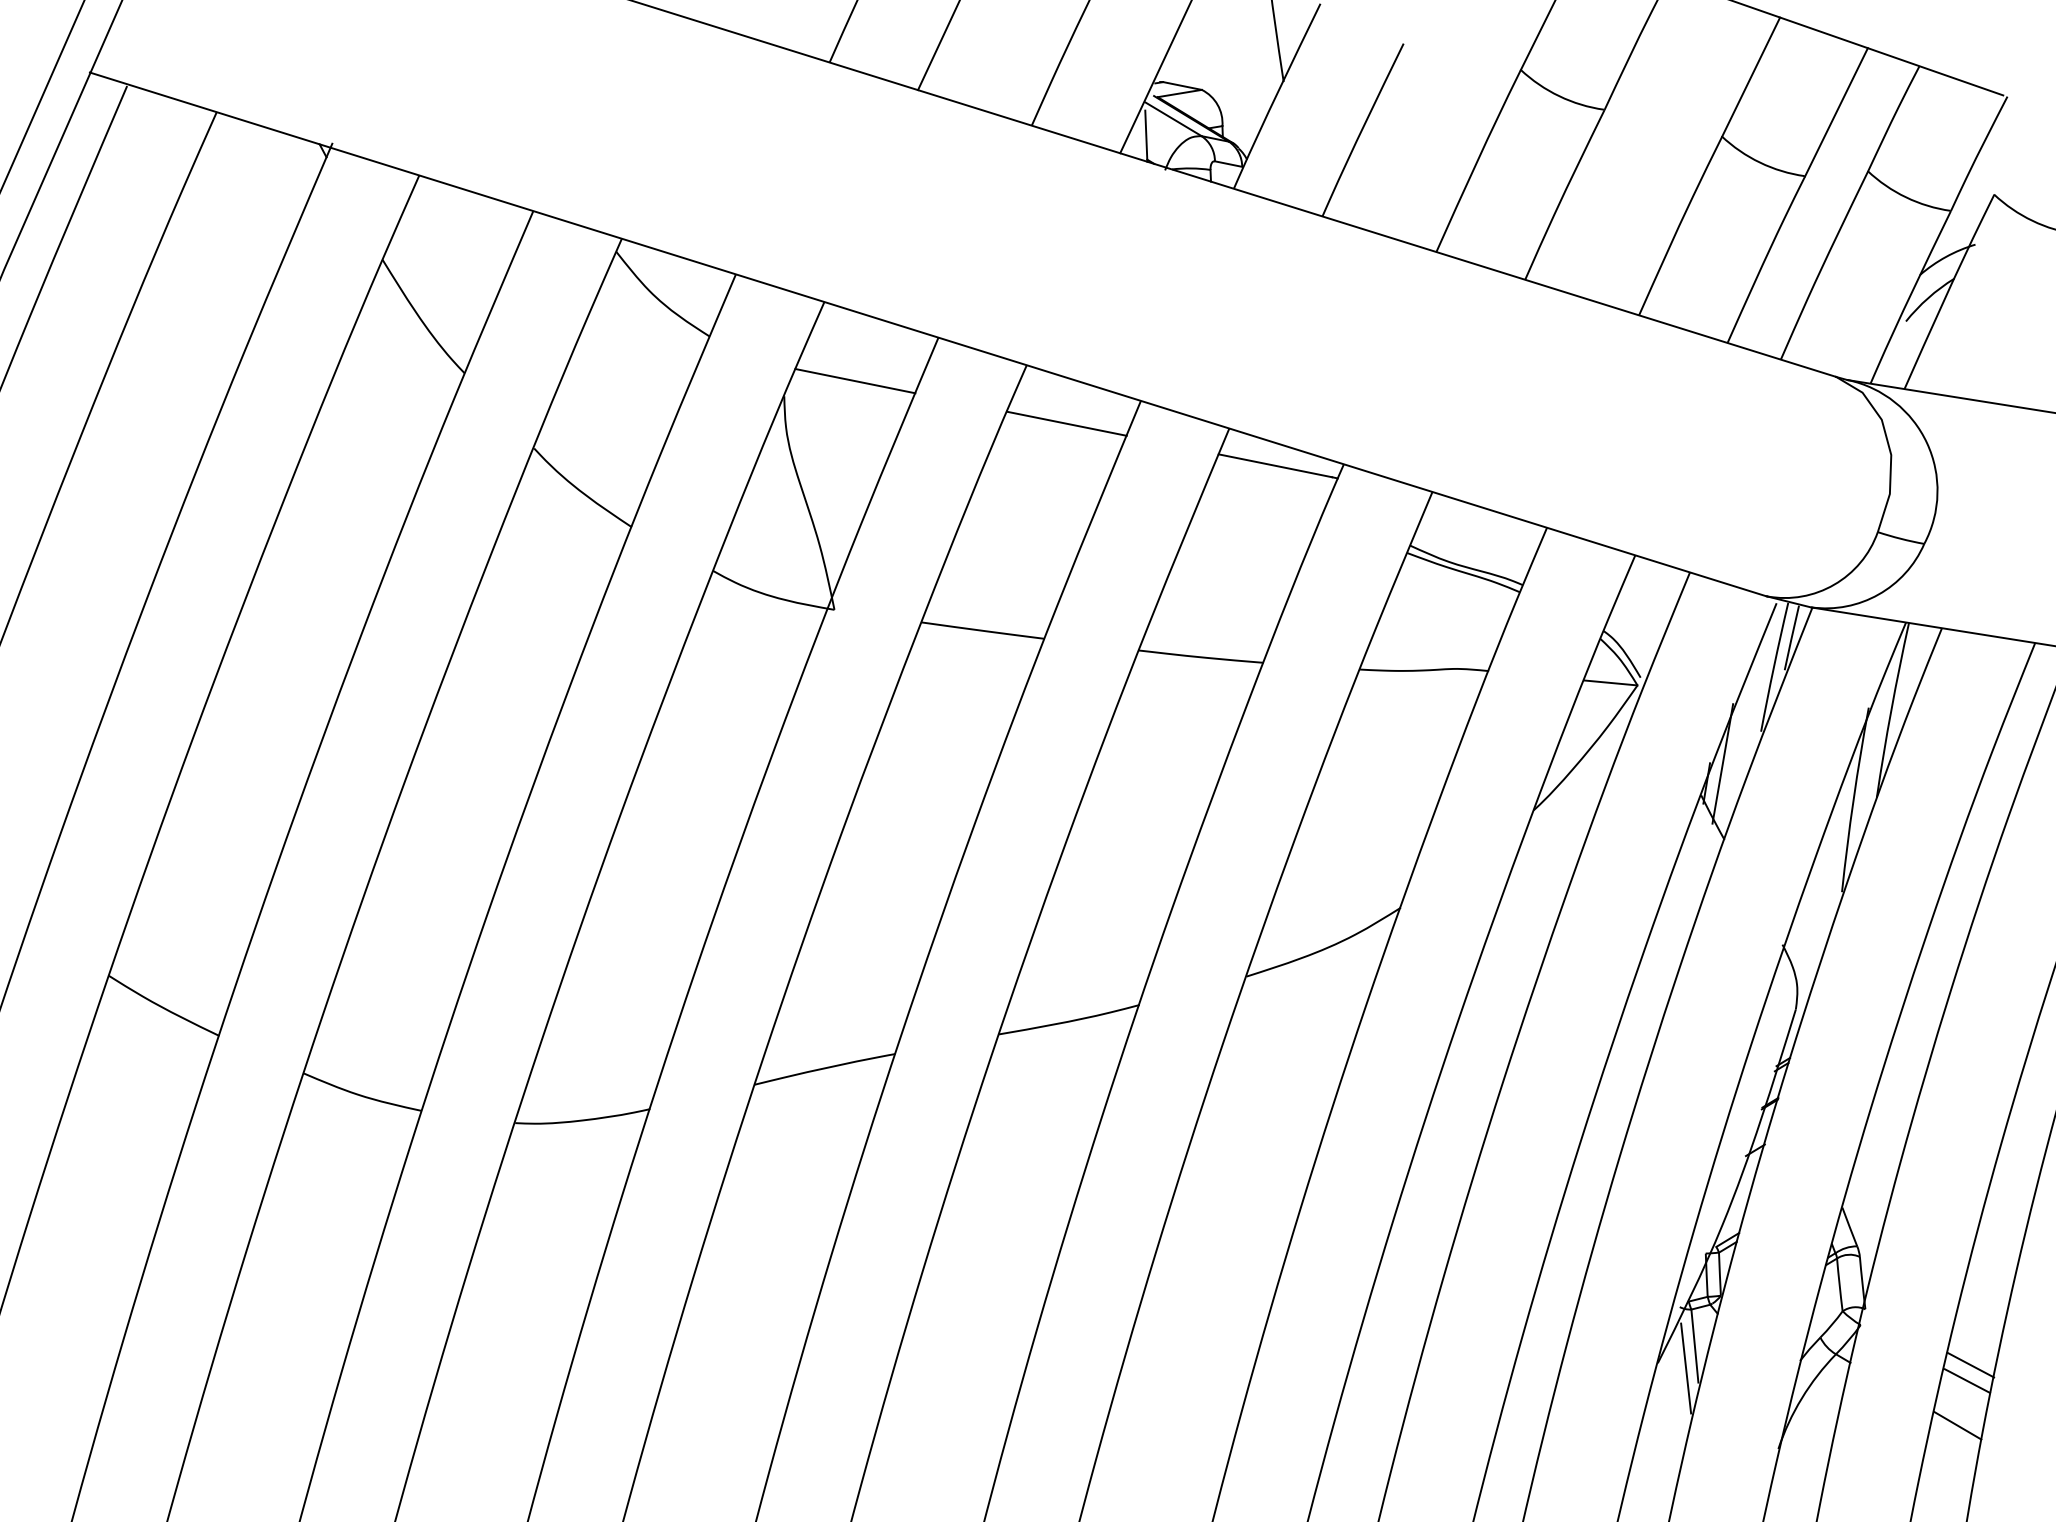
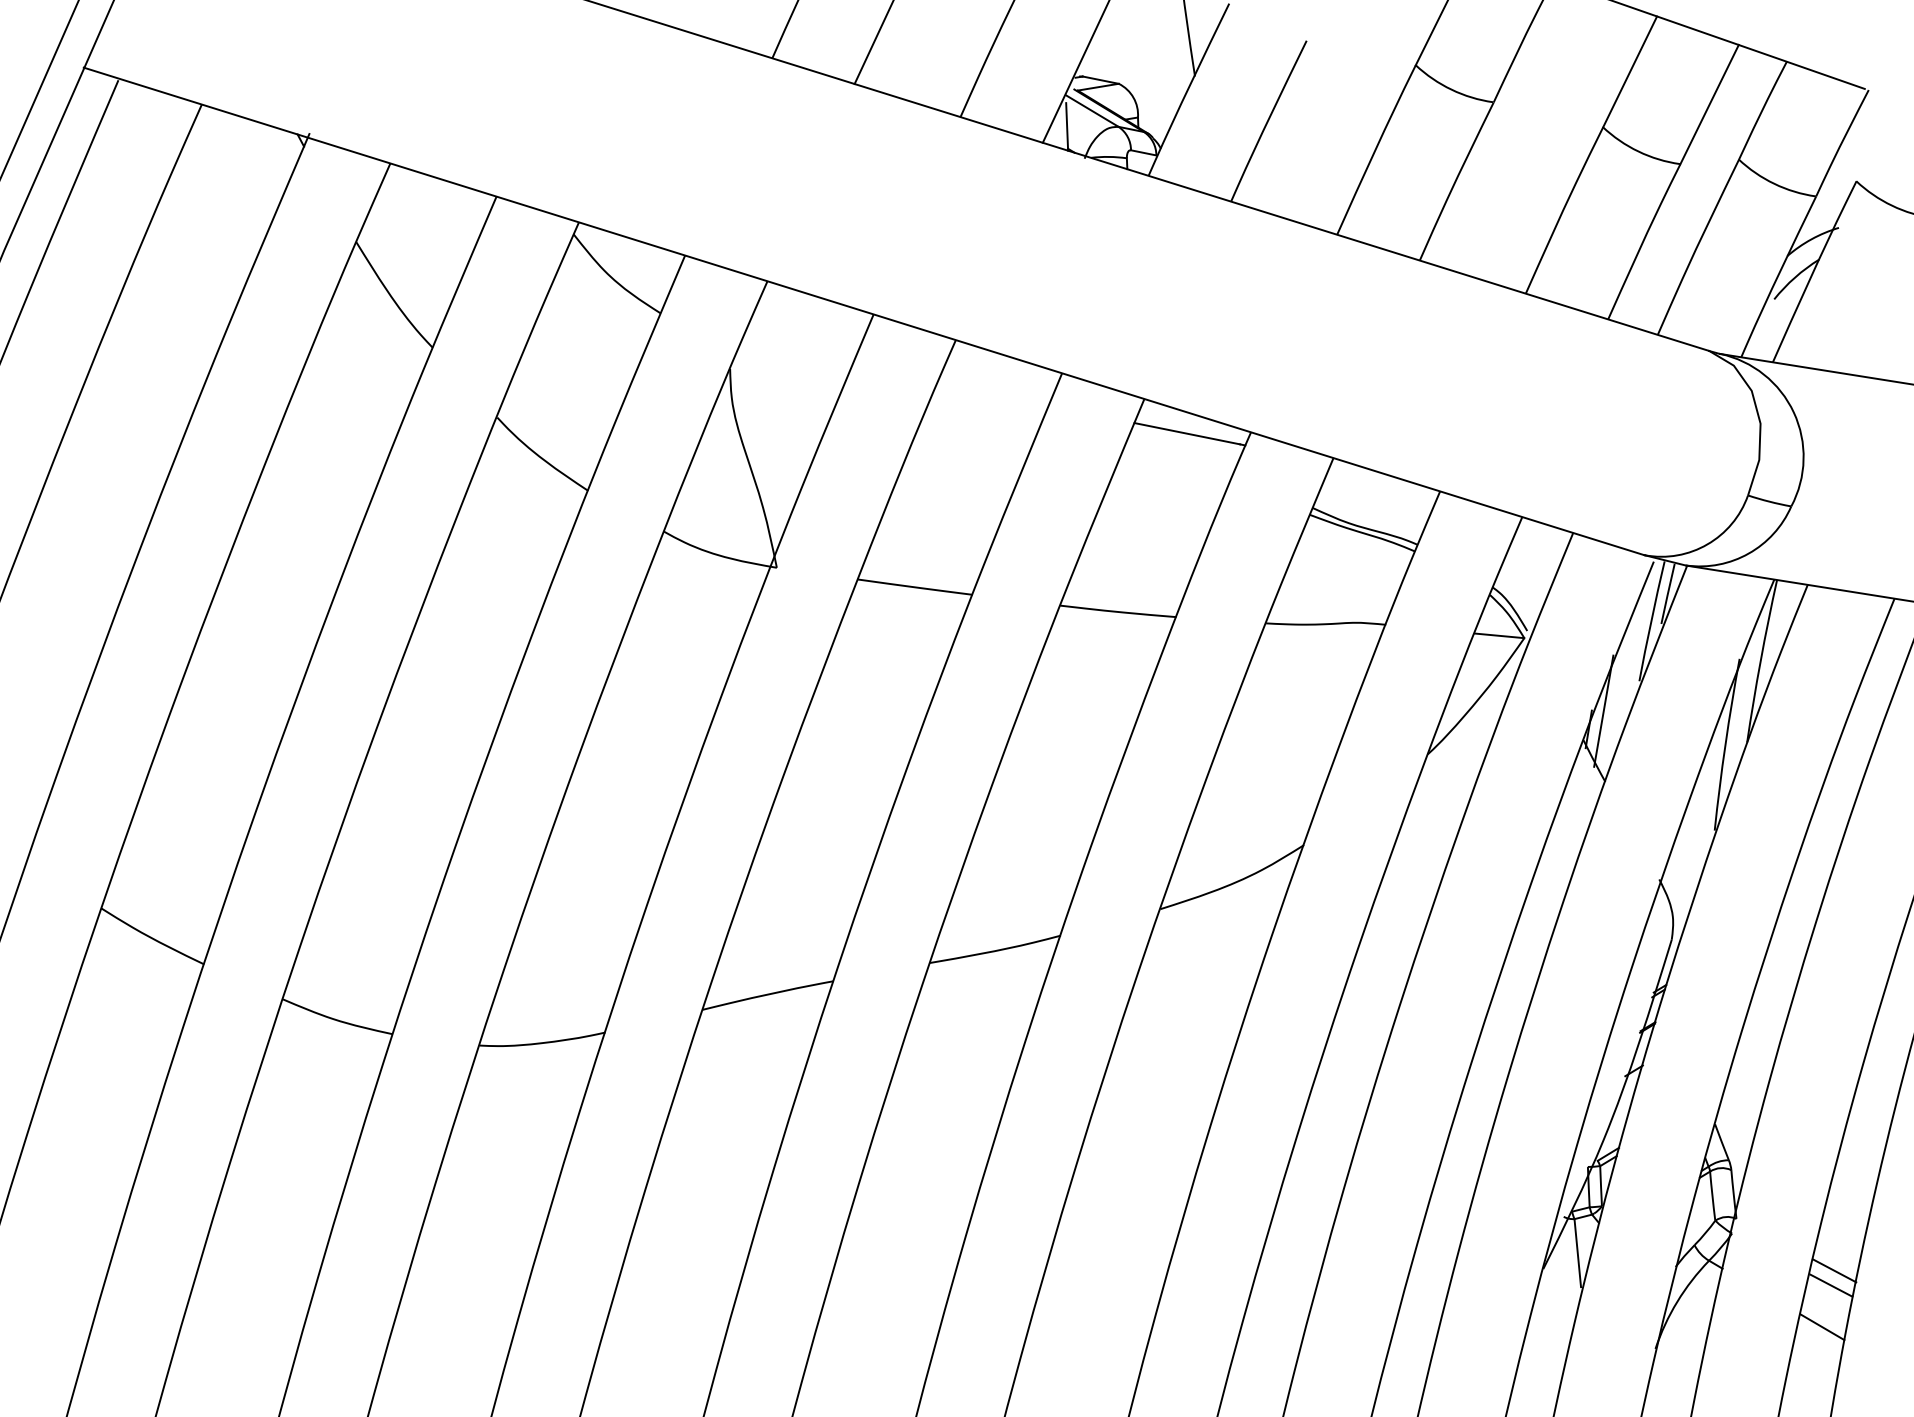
line: (855, 380) -> (796, 354), removed
line: (1066, 423) -> (992, 394), removed
line: (1686, 1367) -> (1569, 1273), removed

